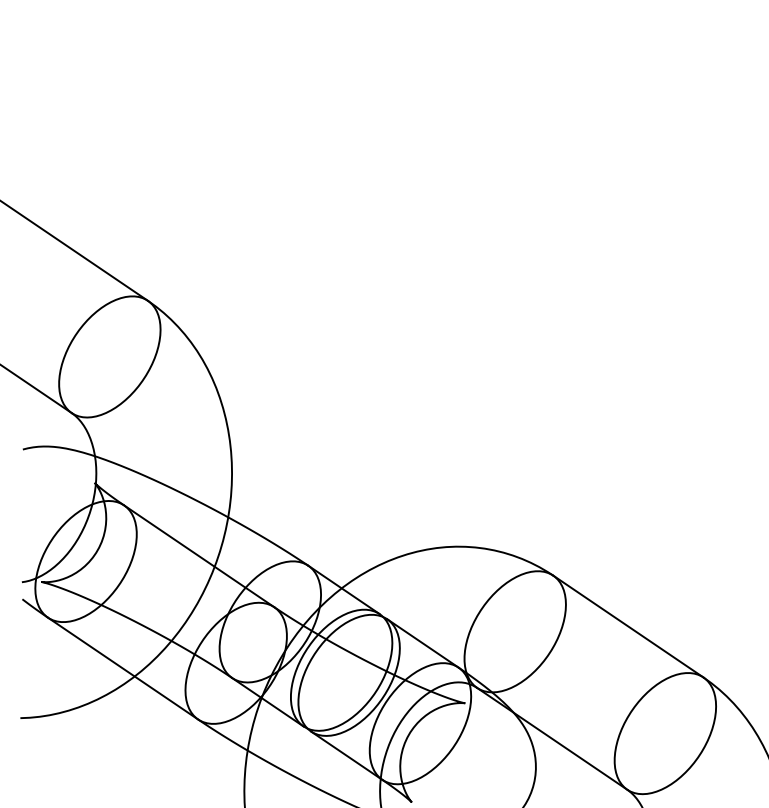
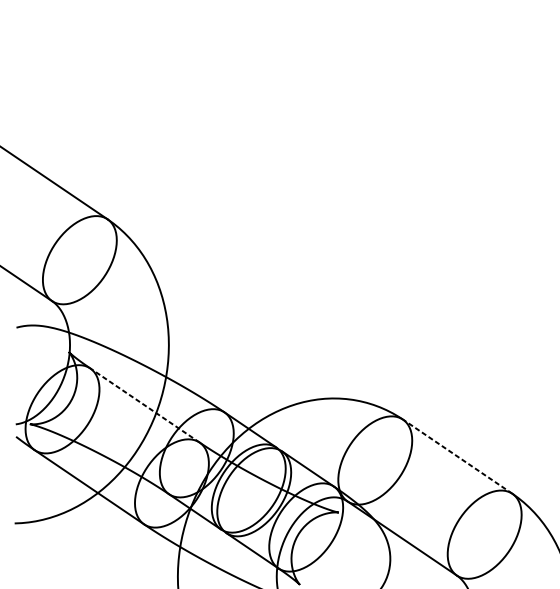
line: (199, 556) -> (145, 405), solid -> dashed
line: (628, 626) -> (457, 456), solid -> dashed

